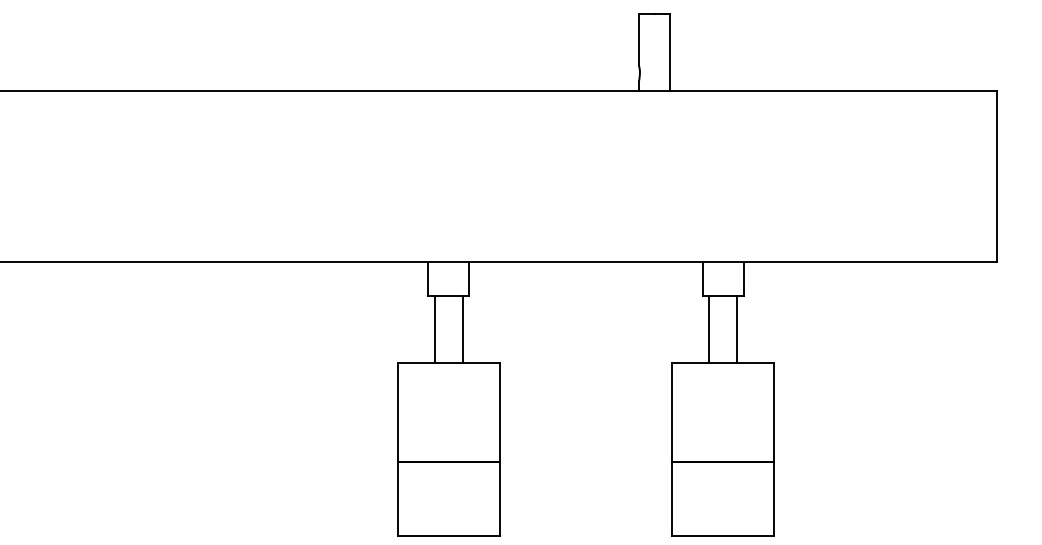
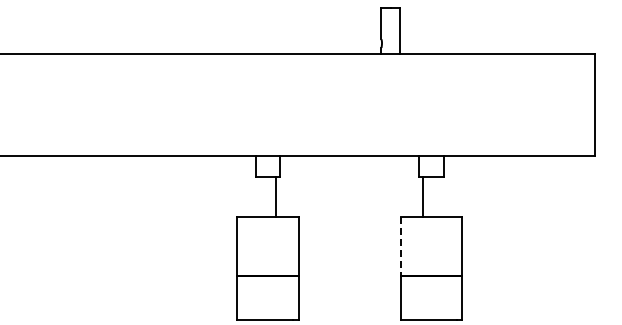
line: (434, 329) -> (259, 196), removed
line: (736, 329) -> (439, 196), removed
line: (670, 413) -> (400, 246), solid -> dashed

